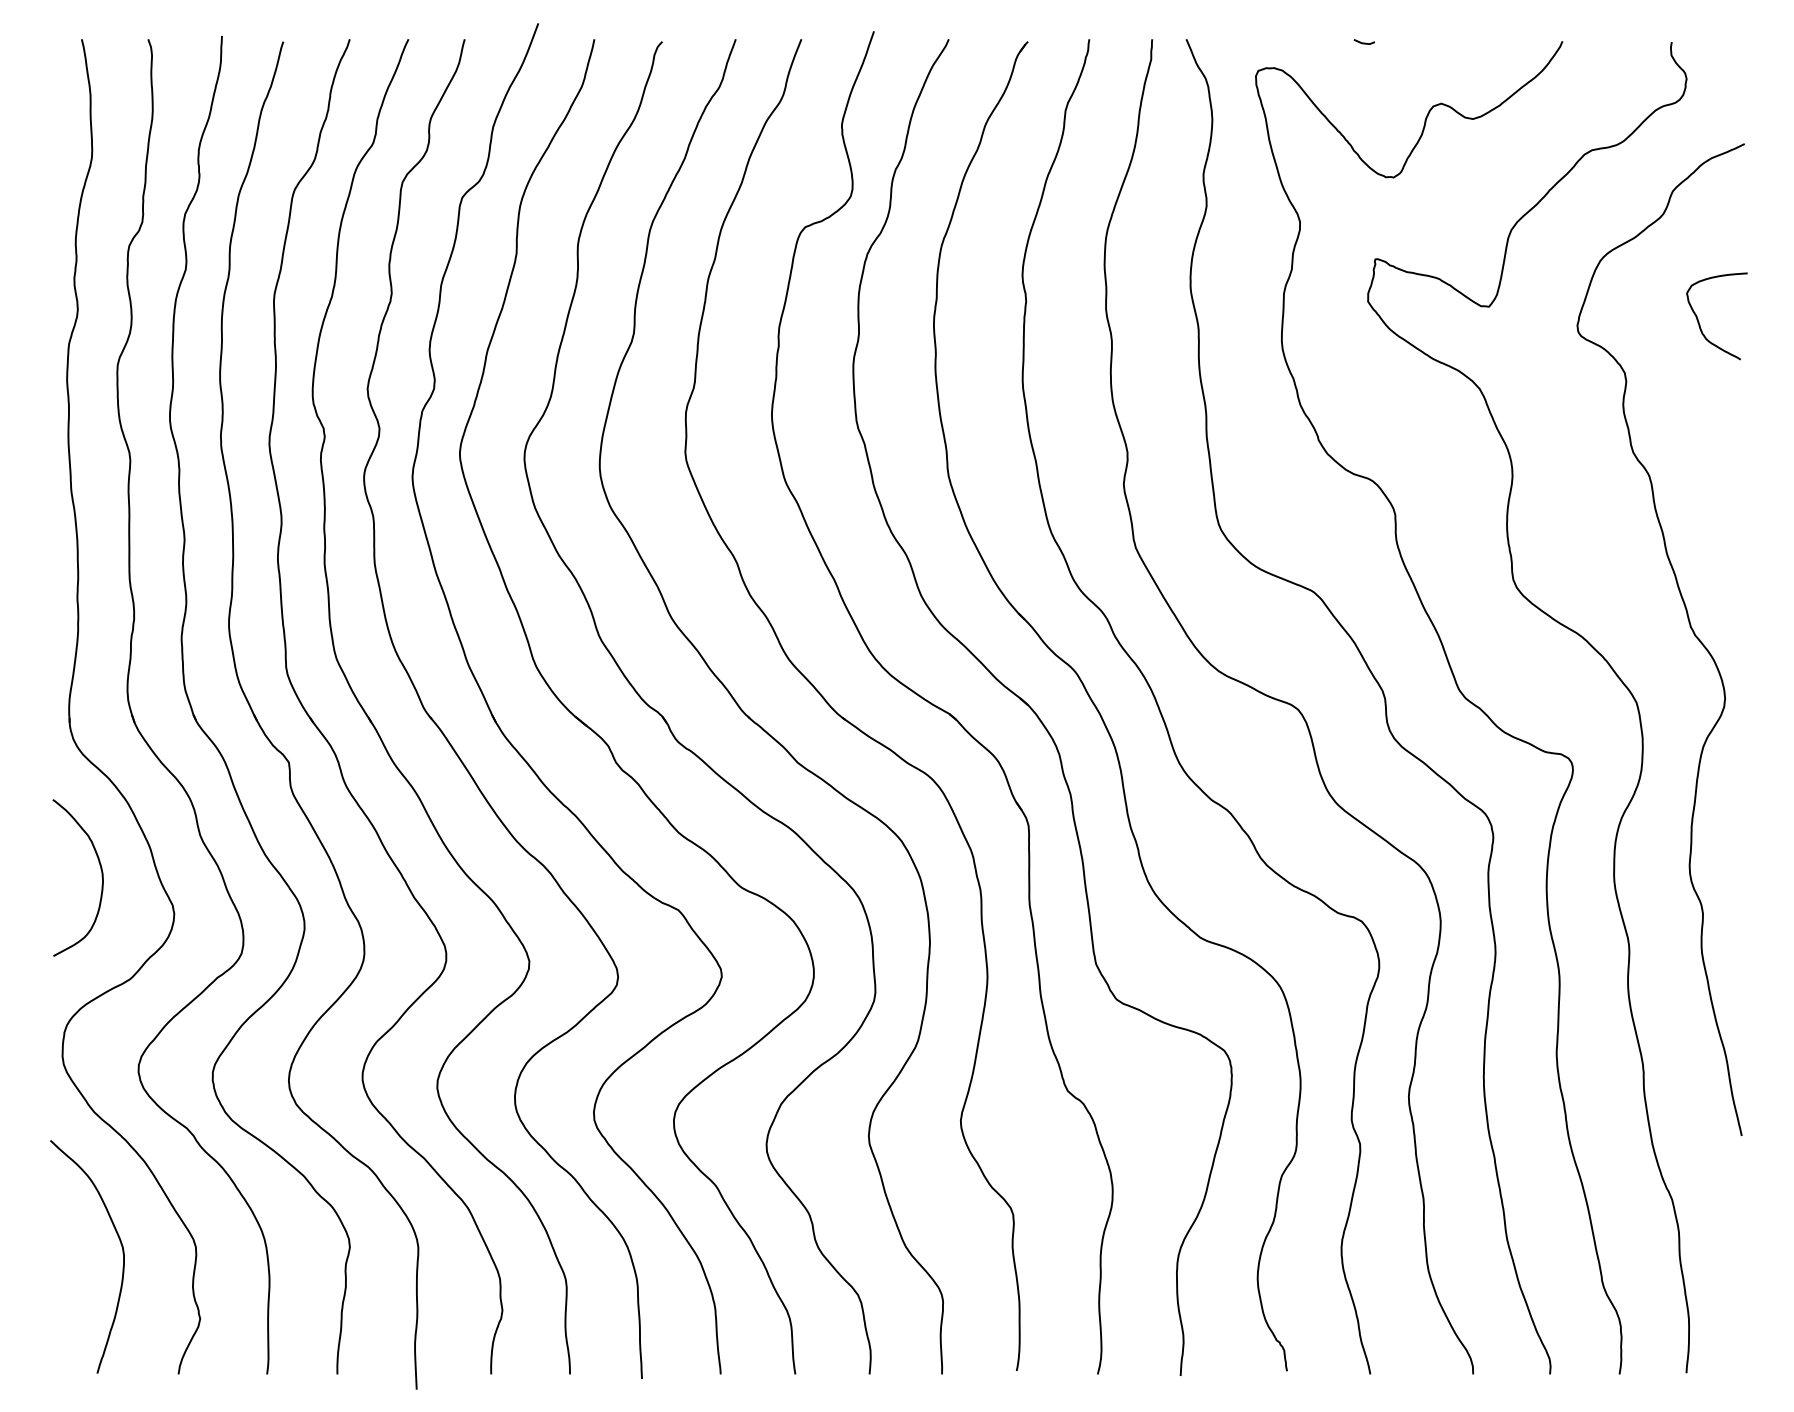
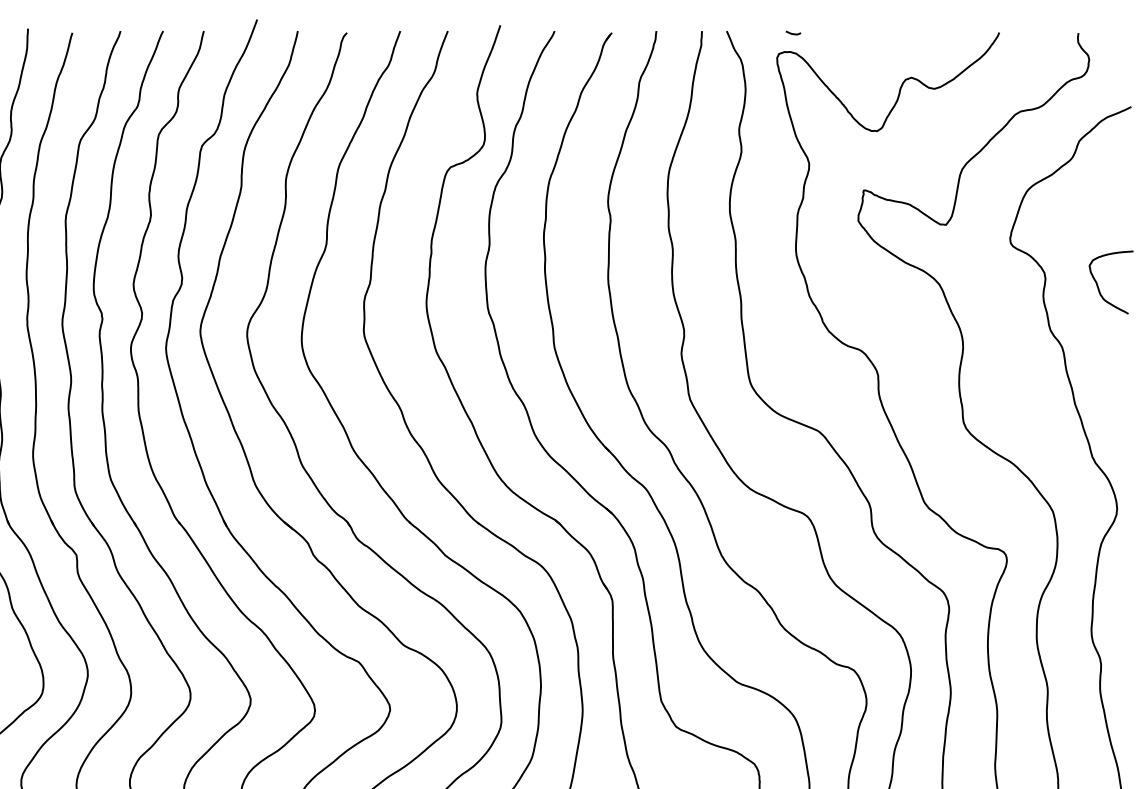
line: (1363, 42) -> (792, 33), moved
curve: (1699, 321) -> (1098, 286), moved

